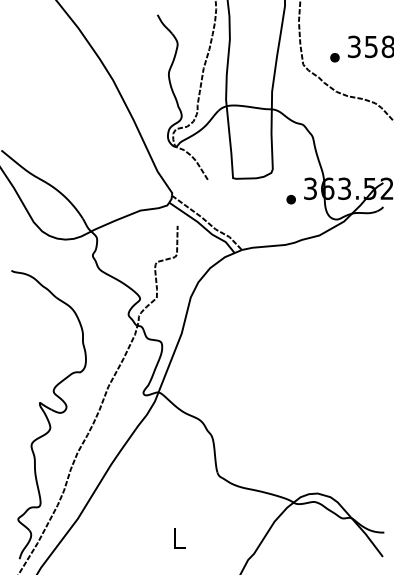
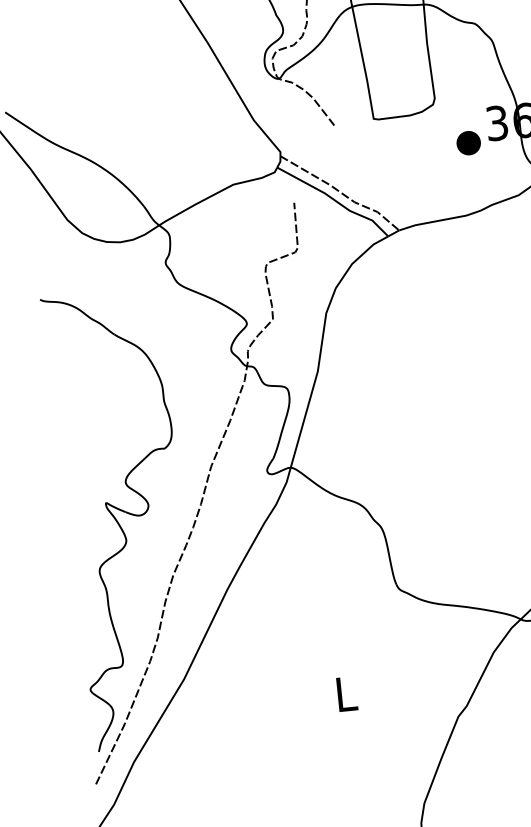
part: (290, 199) -> (467, 143), size x1.6

